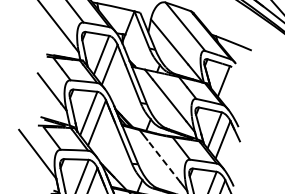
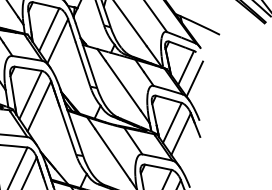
line: (231, 90) -> (194, 78), added
line: (163, 160) -> (112, 153), dashed -> solid

